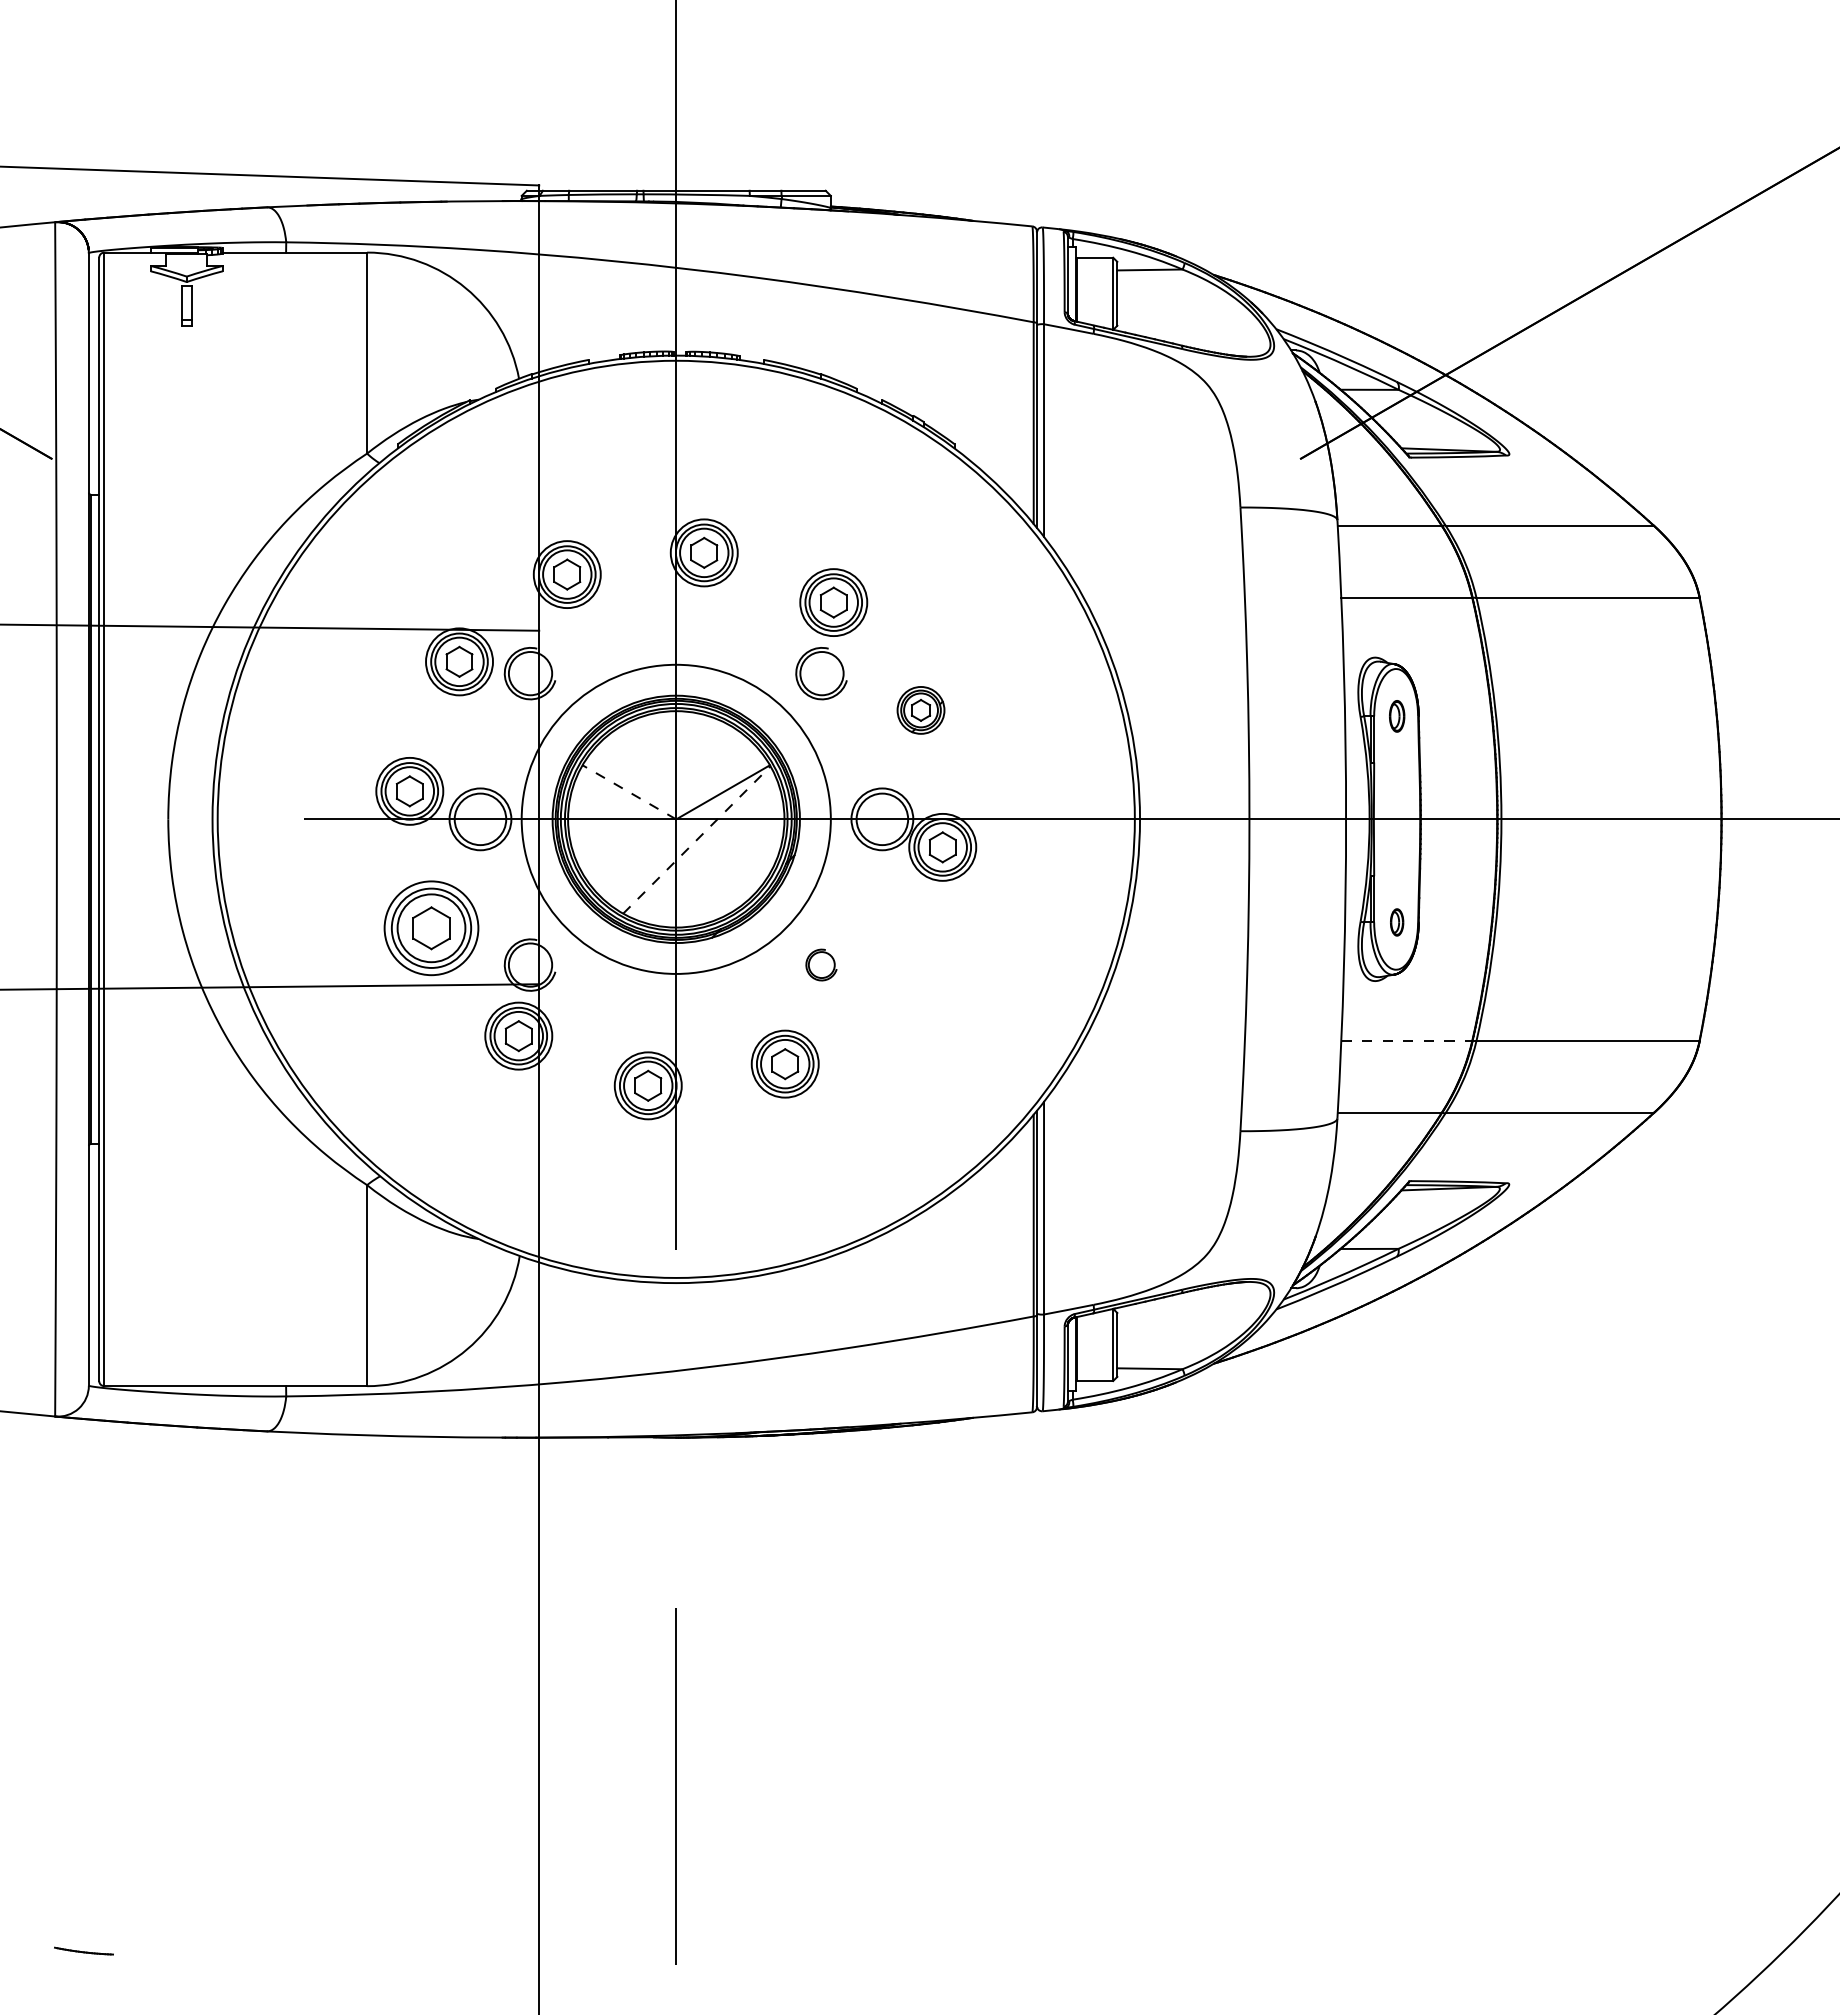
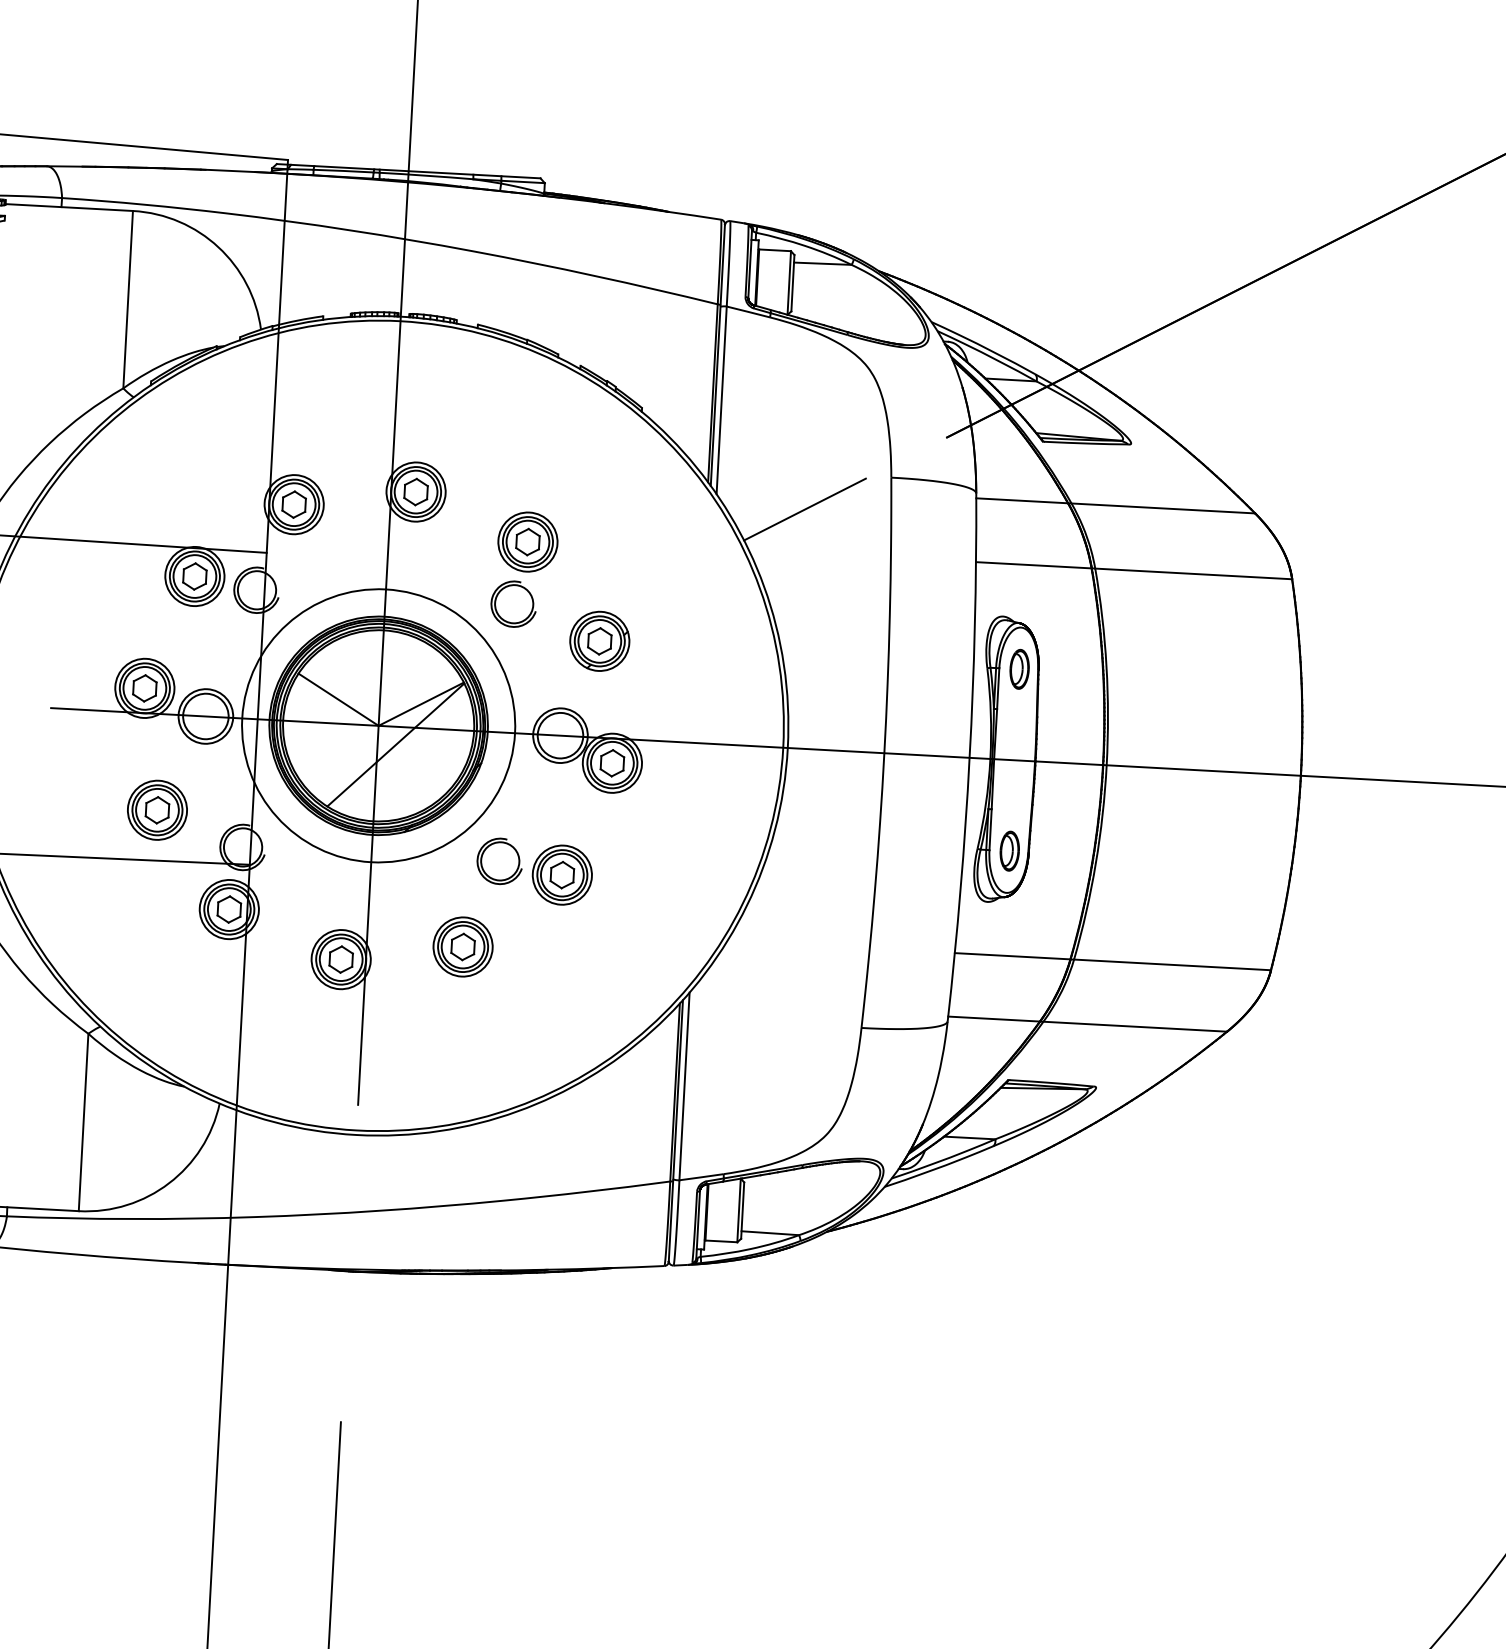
line: (1144, 548) -> (804, 509), added
part: (920, 710) -> (599, 641), size x1.43
part: (1396, 716) -> (1019, 669), size x1.43
line: (628, 792) -> (337, 699), dashed -> solid
line: (697, 839) -> (396, 744), dashed -> solid
part: (1396, 922) -> (1009, 851), size x1.67
part: (431, 928) -> (157, 810), size x0.71
part: (821, 964) -> (499, 860), size x1.67
part: (892, 976) -> (561, 874), added
line: (1407, 1040) -> (1013, 955), dashed -> solid

